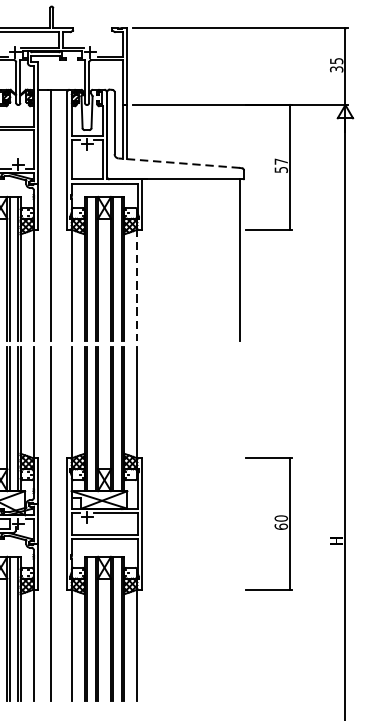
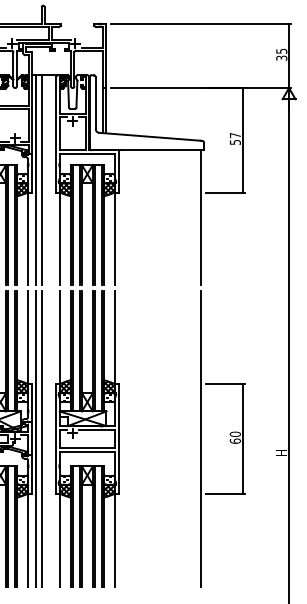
line: (178, 162) -> (149, 136), dashed -> solid
line: (42, 215) -> (35, 180), added
line: (136, 284) -> (114, 238), dashed -> solid
line: (42, 523) -> (35, 438), added
line: (239, 523) -> (200, 438), added

